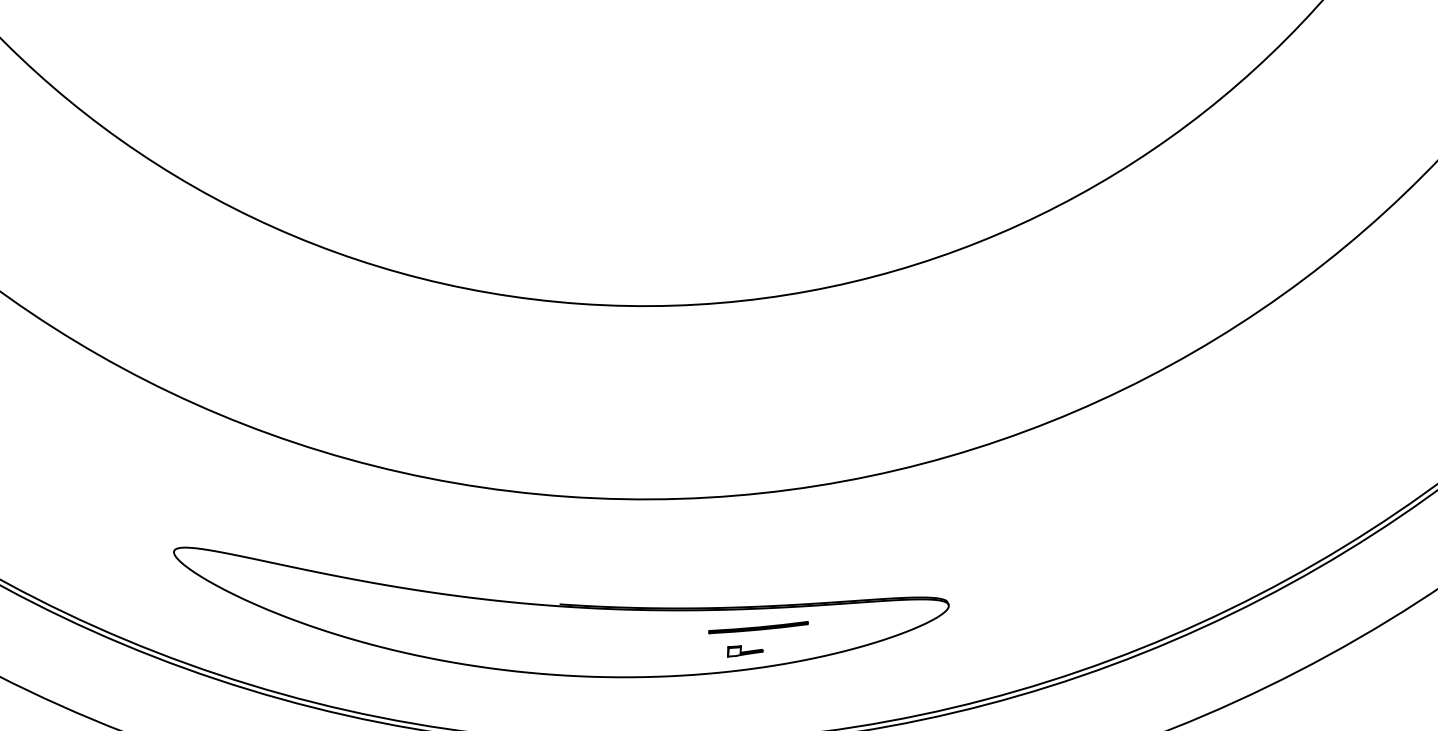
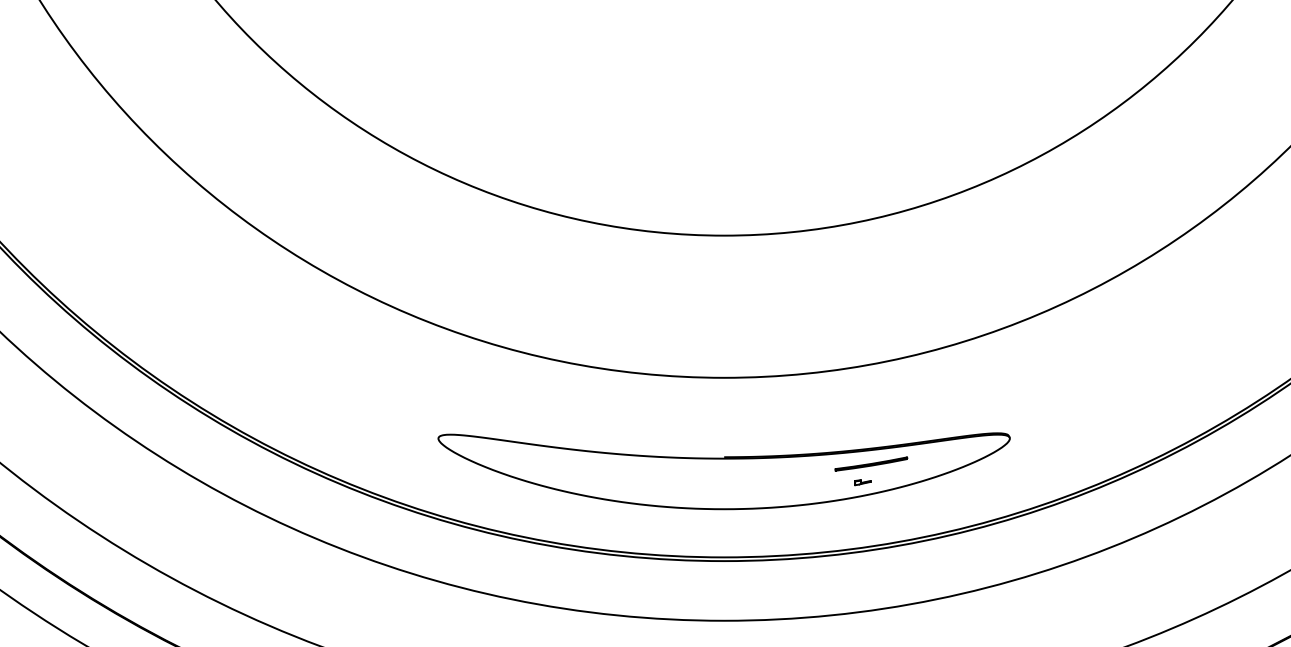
part: (744, 651) -> (862, 482), size x0.6

